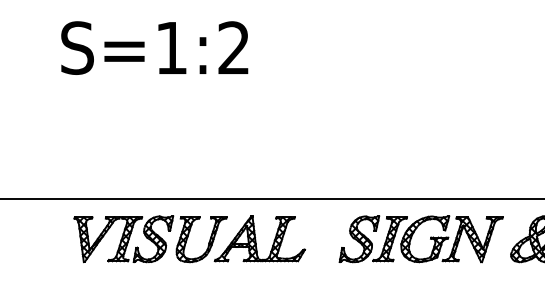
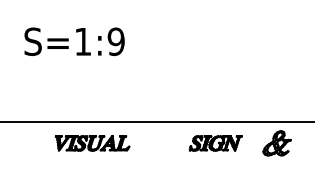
text: (232, 47) -> (115, 41), S=1:2 -> S=1:9
part: (189, 239) -> (92, 143), size x0.6
part: (420, 239) -> (215, 143), size x0.6

